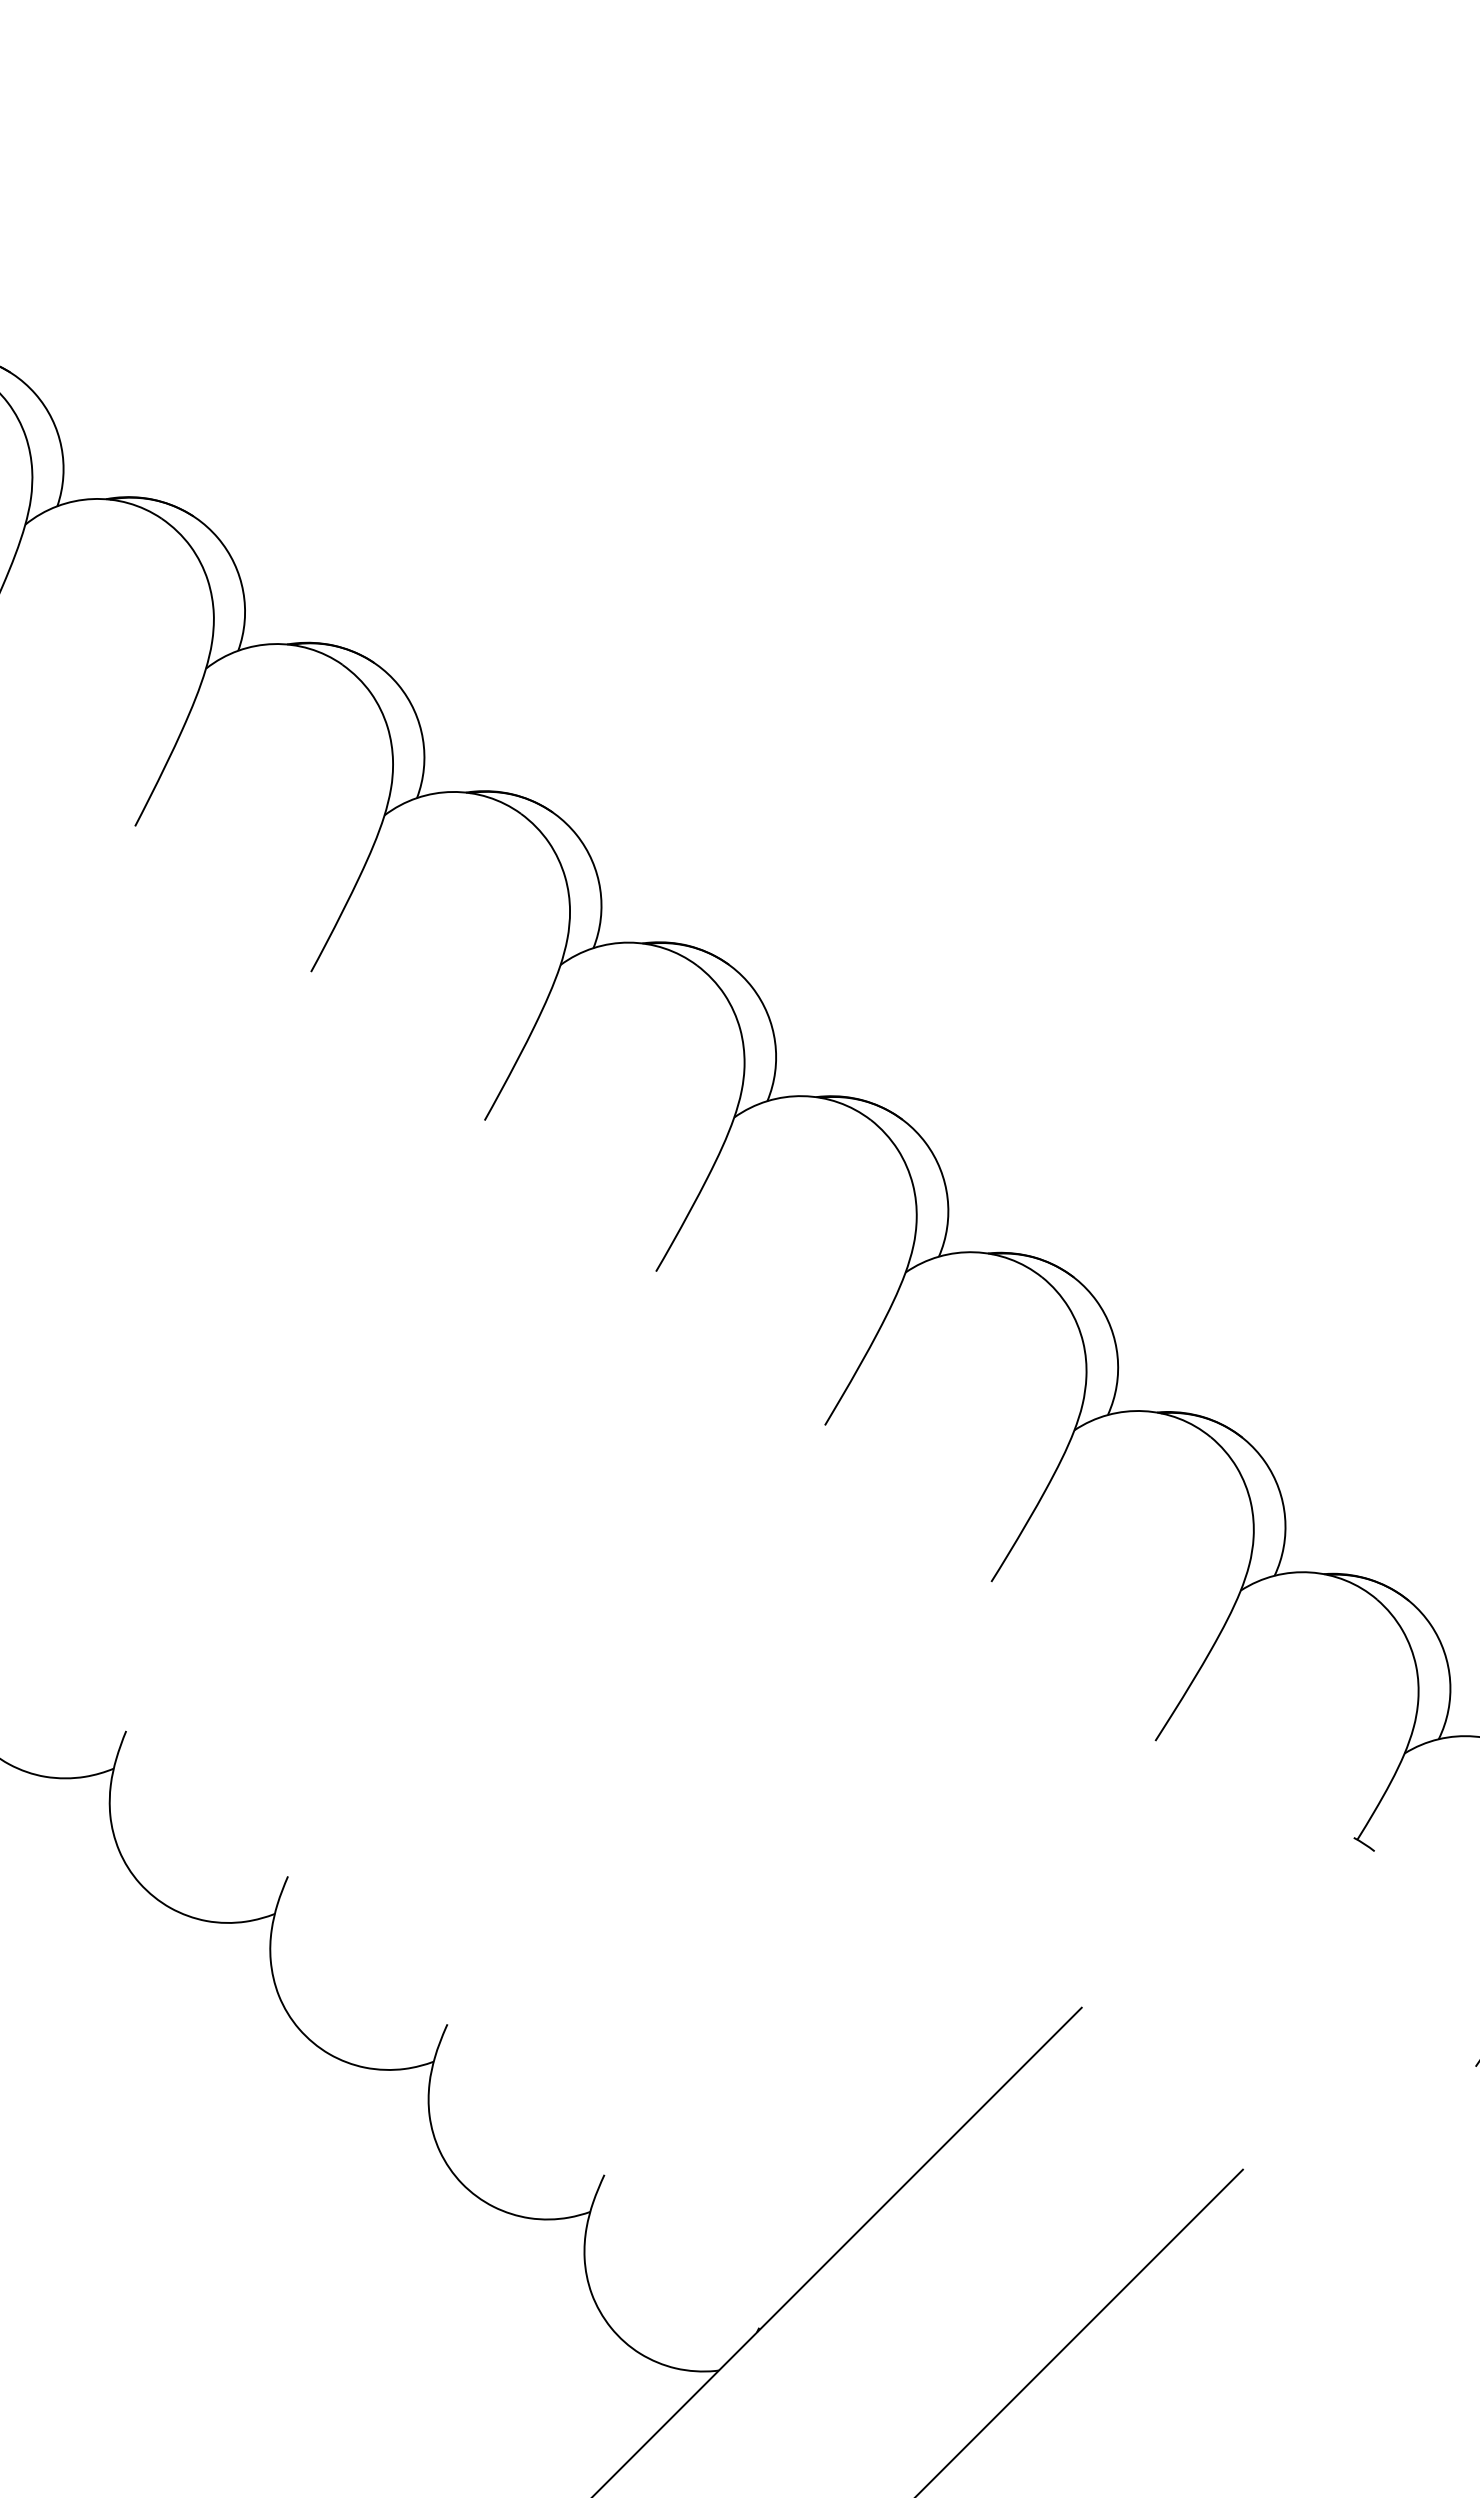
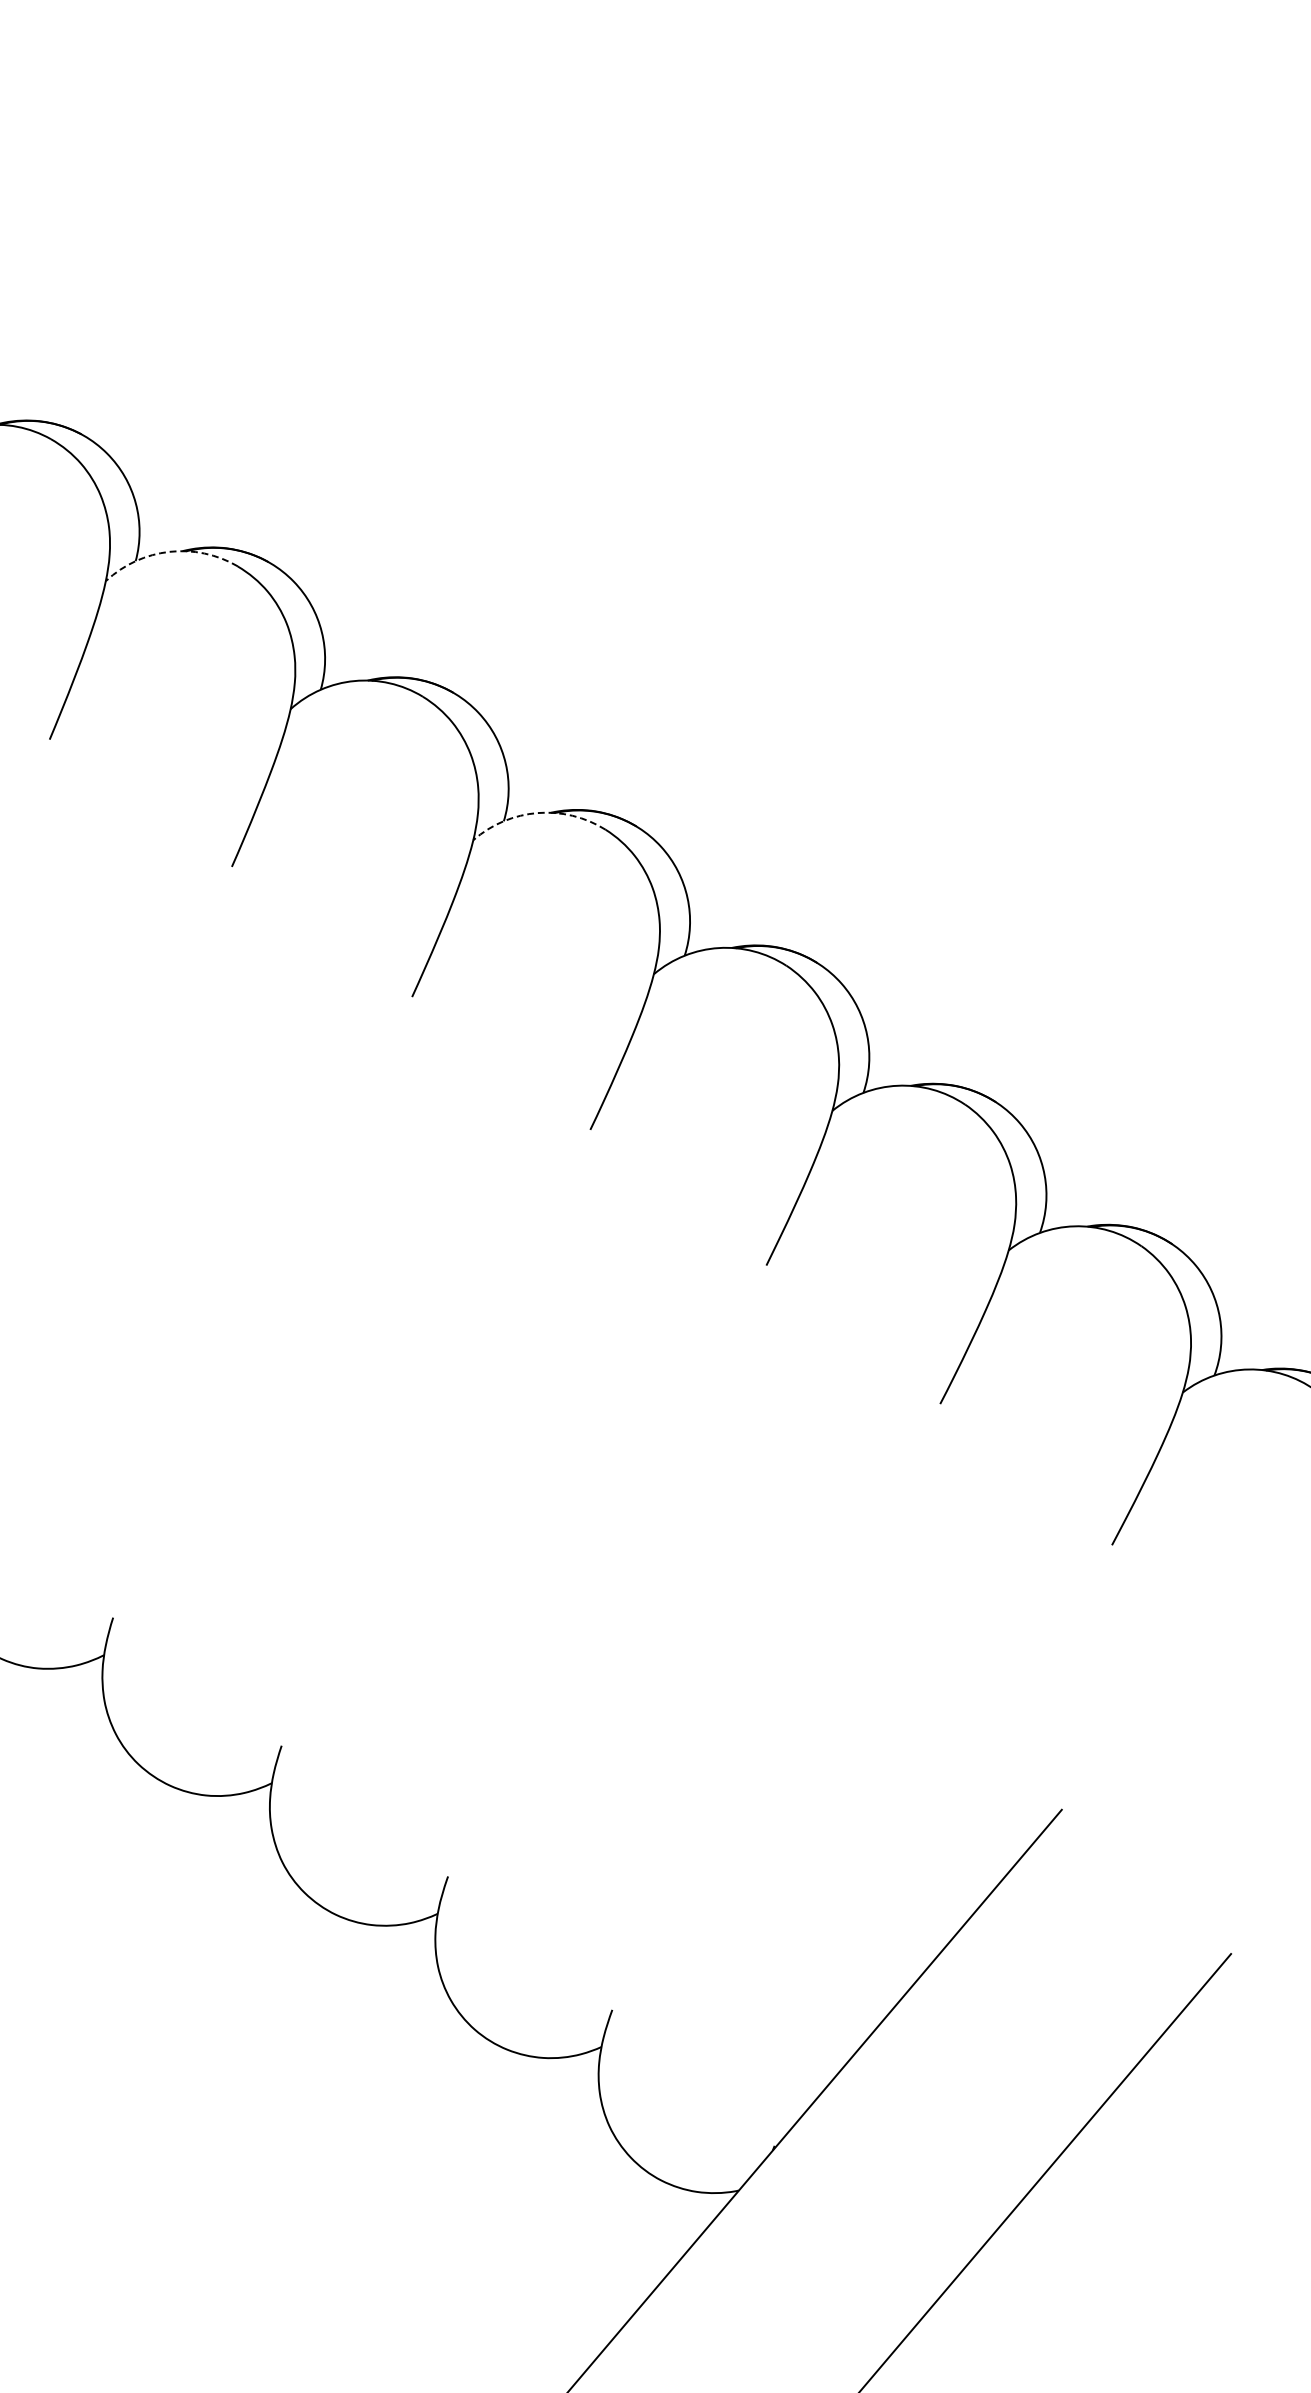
arc: (273, 644) -> (169, 552), solid -> dashed
arc: (628, 942) -> (537, 812), solid -> dashed

